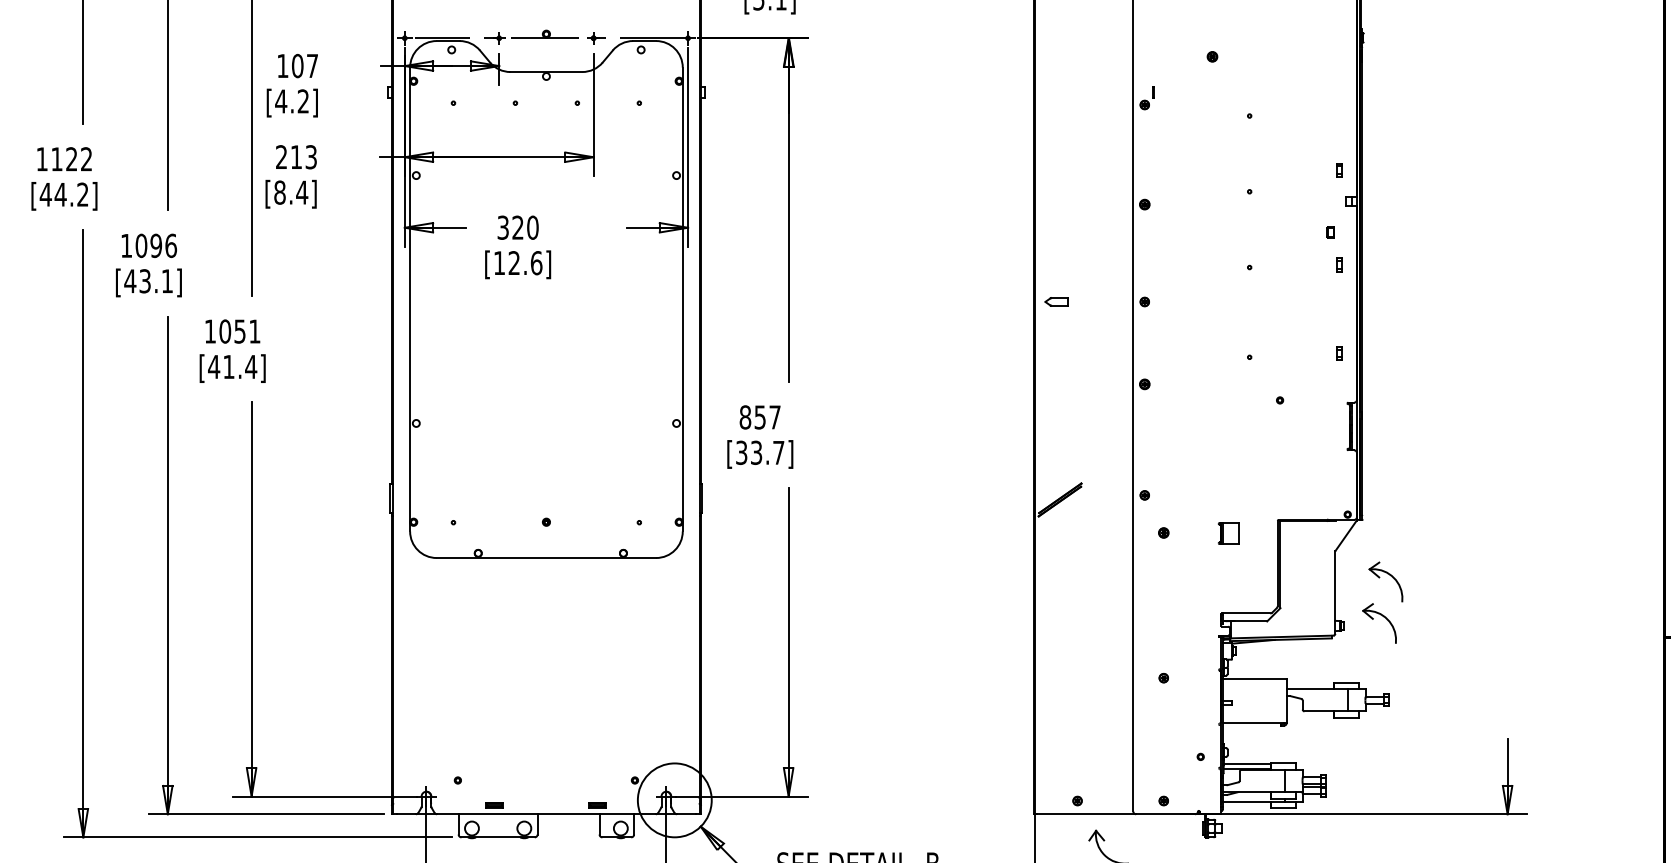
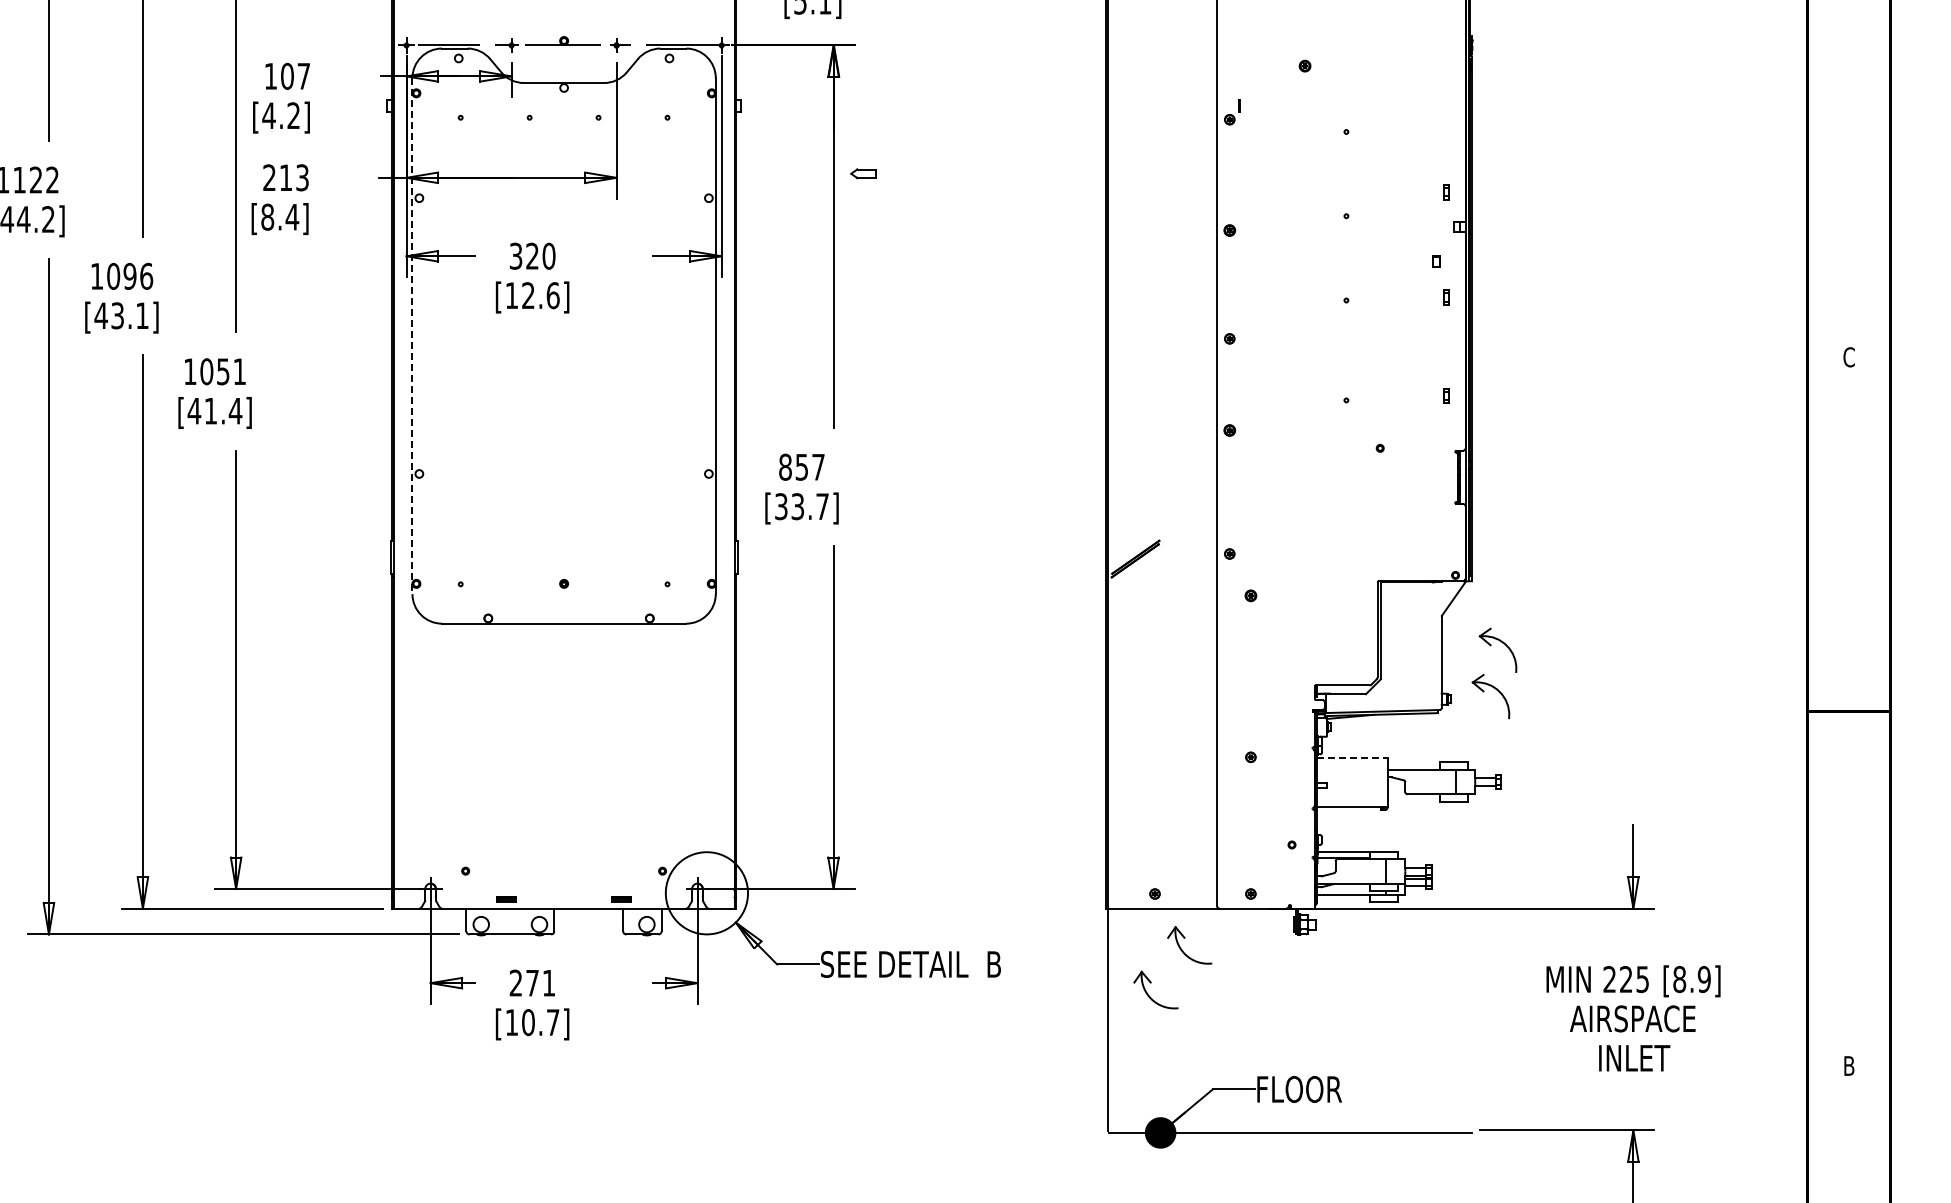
line: (410, 299) -> (412, 336), solid -> dashed
part: (1056, 301) -> (863, 173), moved
part: (1229, 533) -> (1323, 596), removed
line: (1255, 679) -> (1352, 758), solid -> dashed

